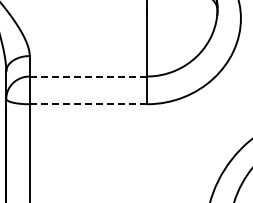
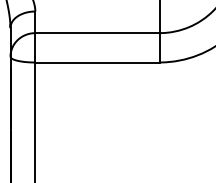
line: (88, 76) -> (97, 33), dashed -> solid
line: (88, 104) -> (97, 62), dashed -> solid

